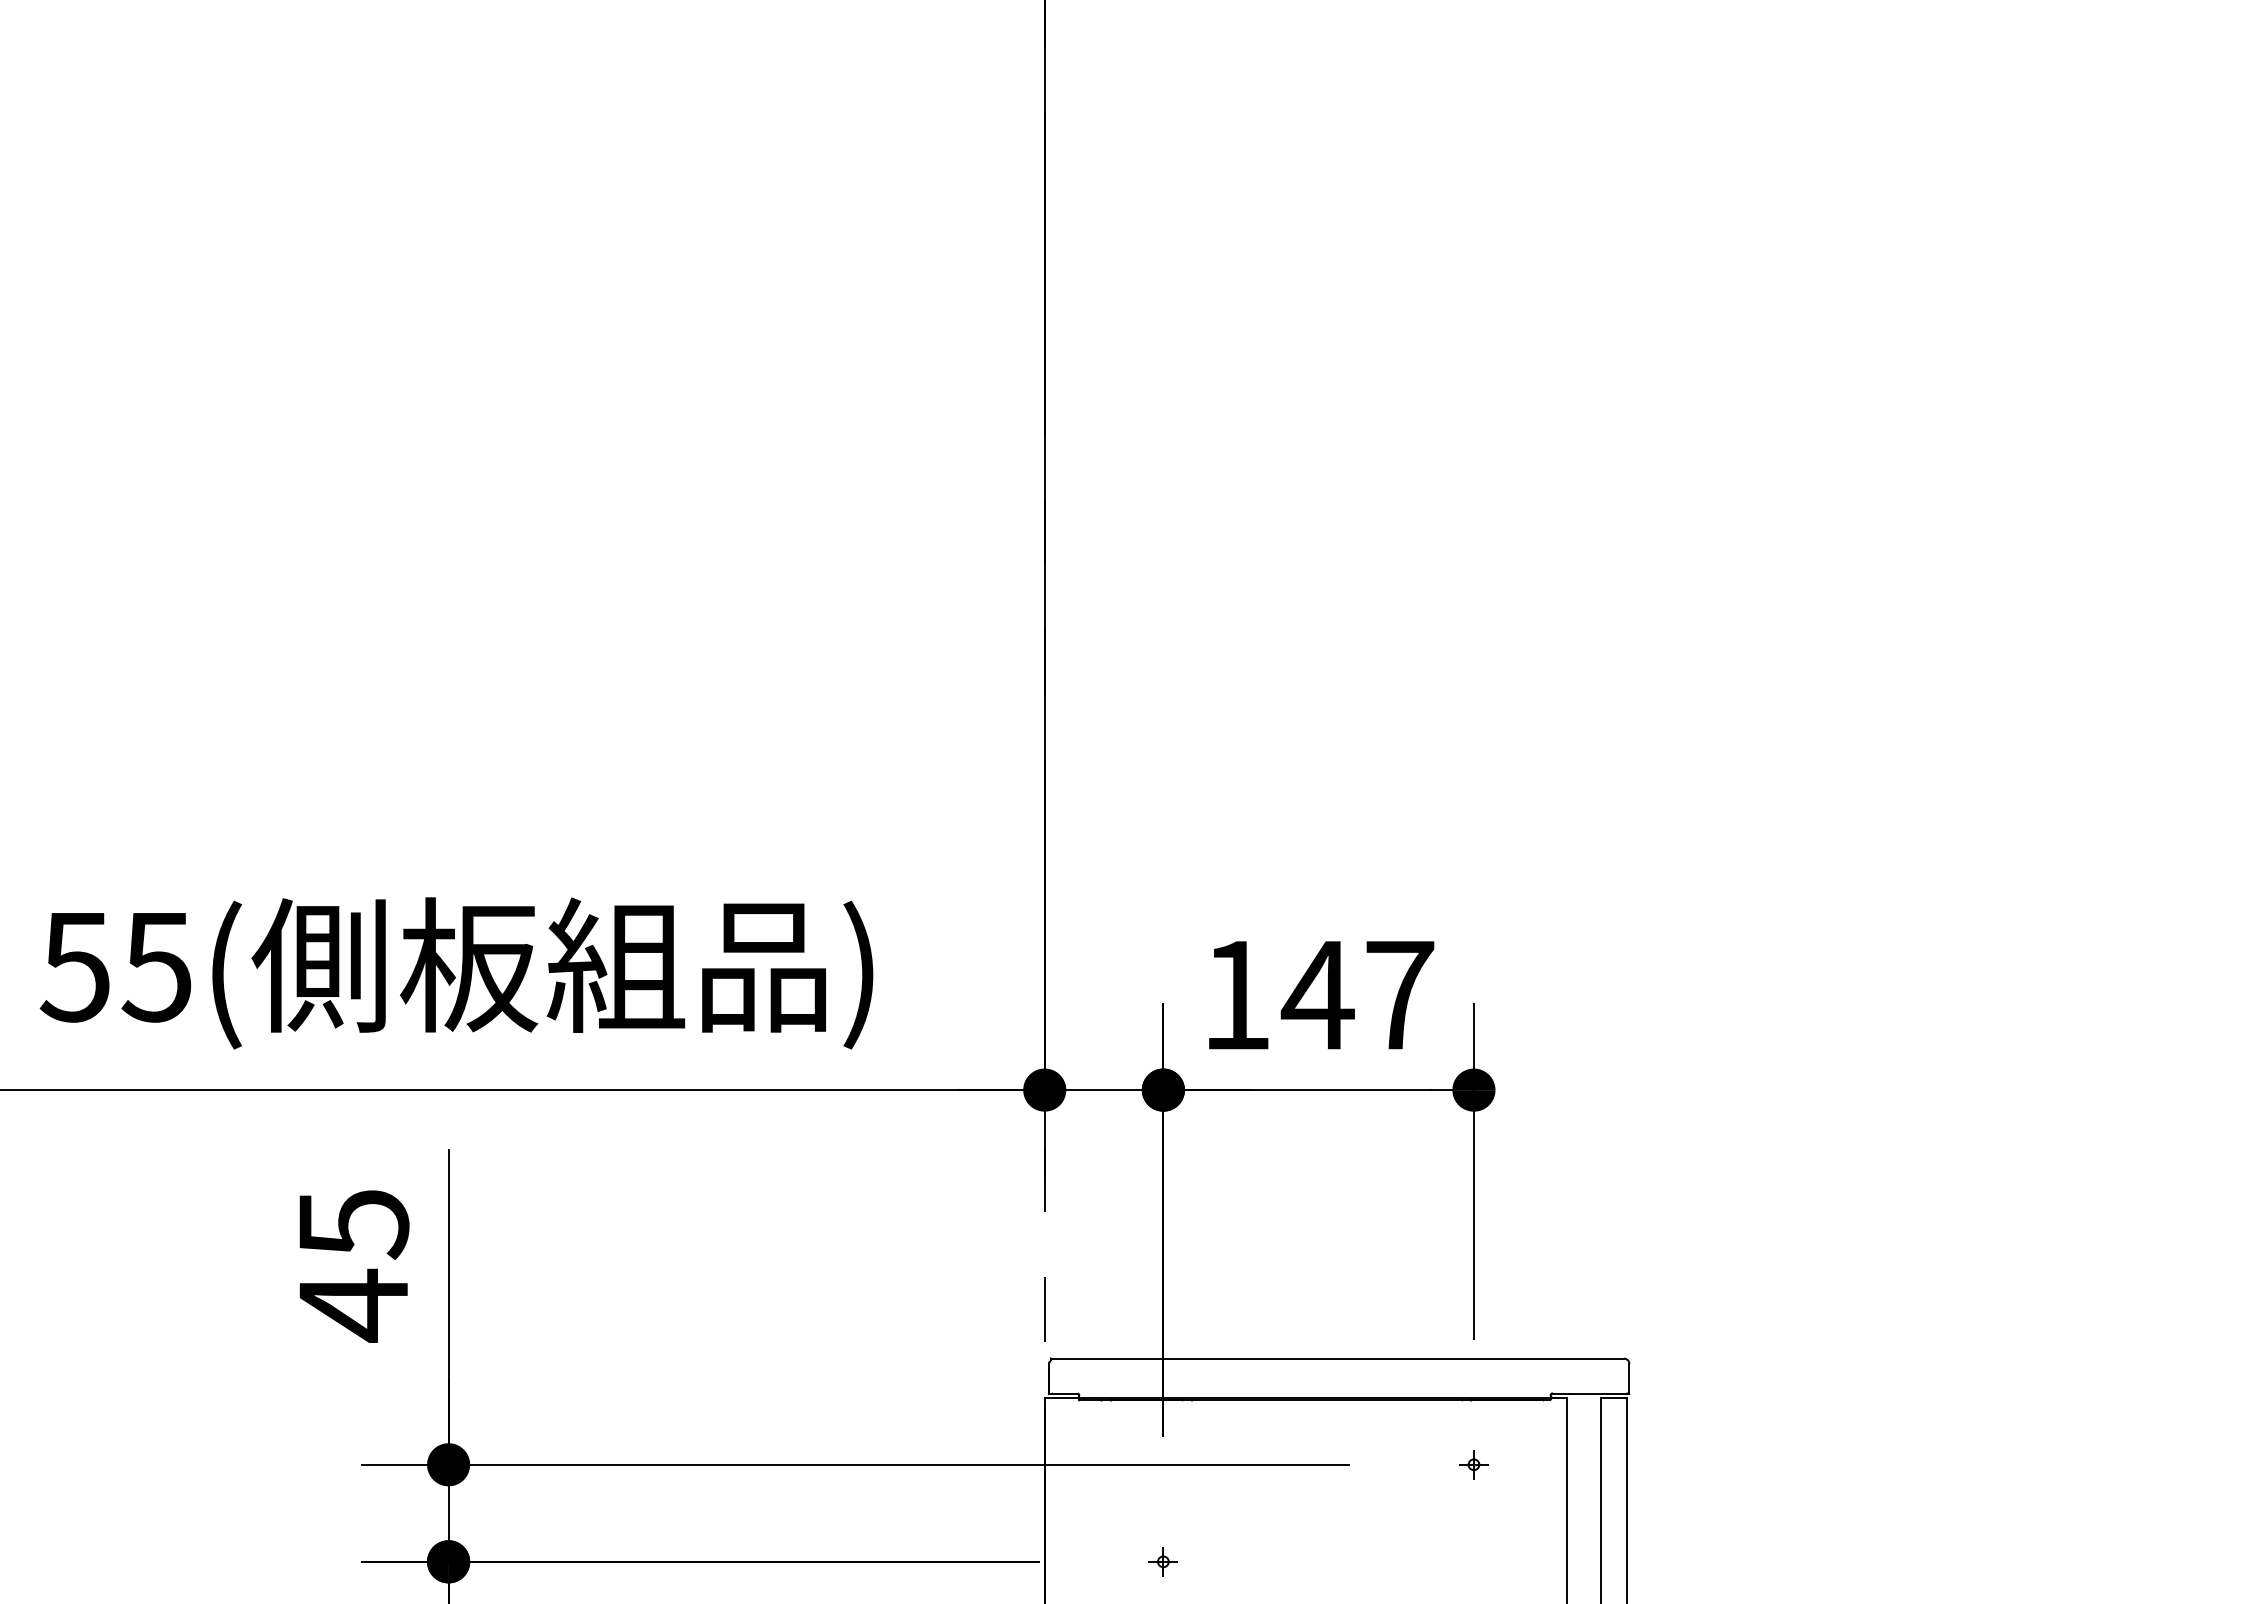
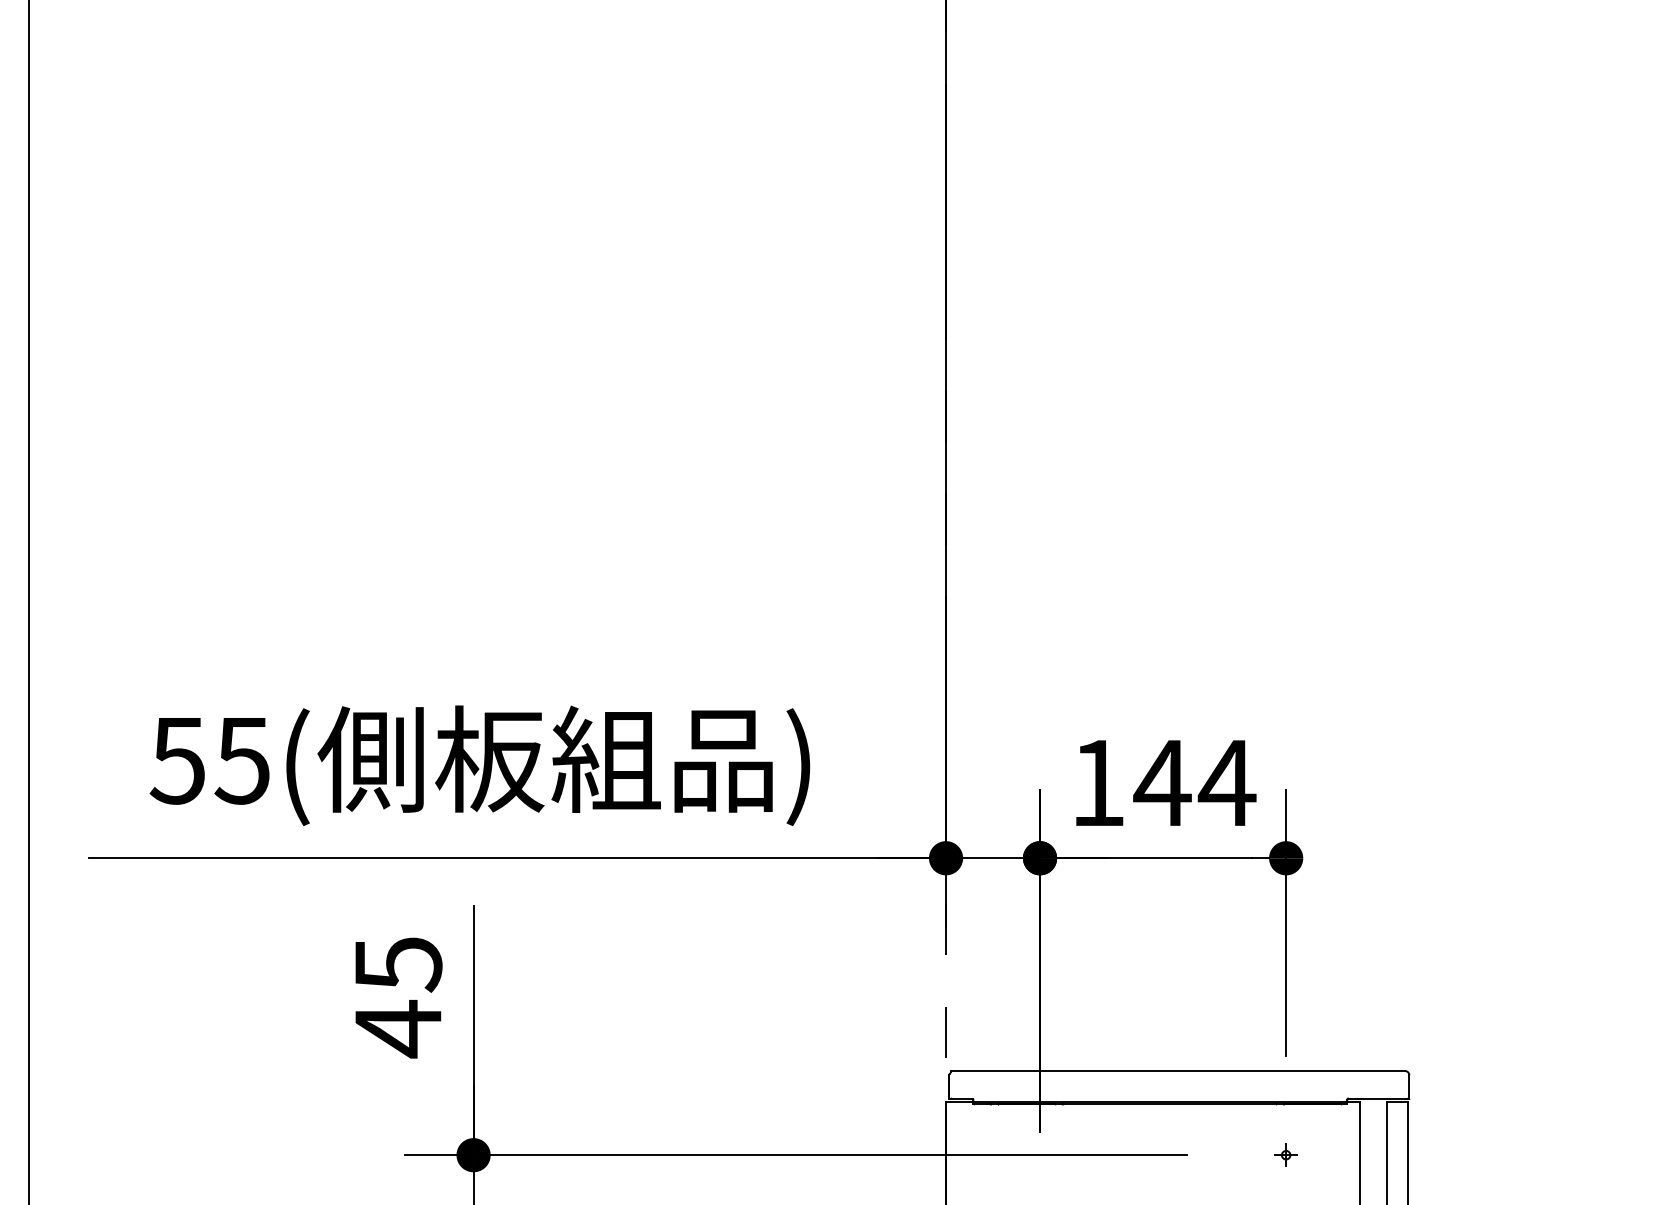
text: (1399, 995) -> (1227, 783), 147 -> 144

